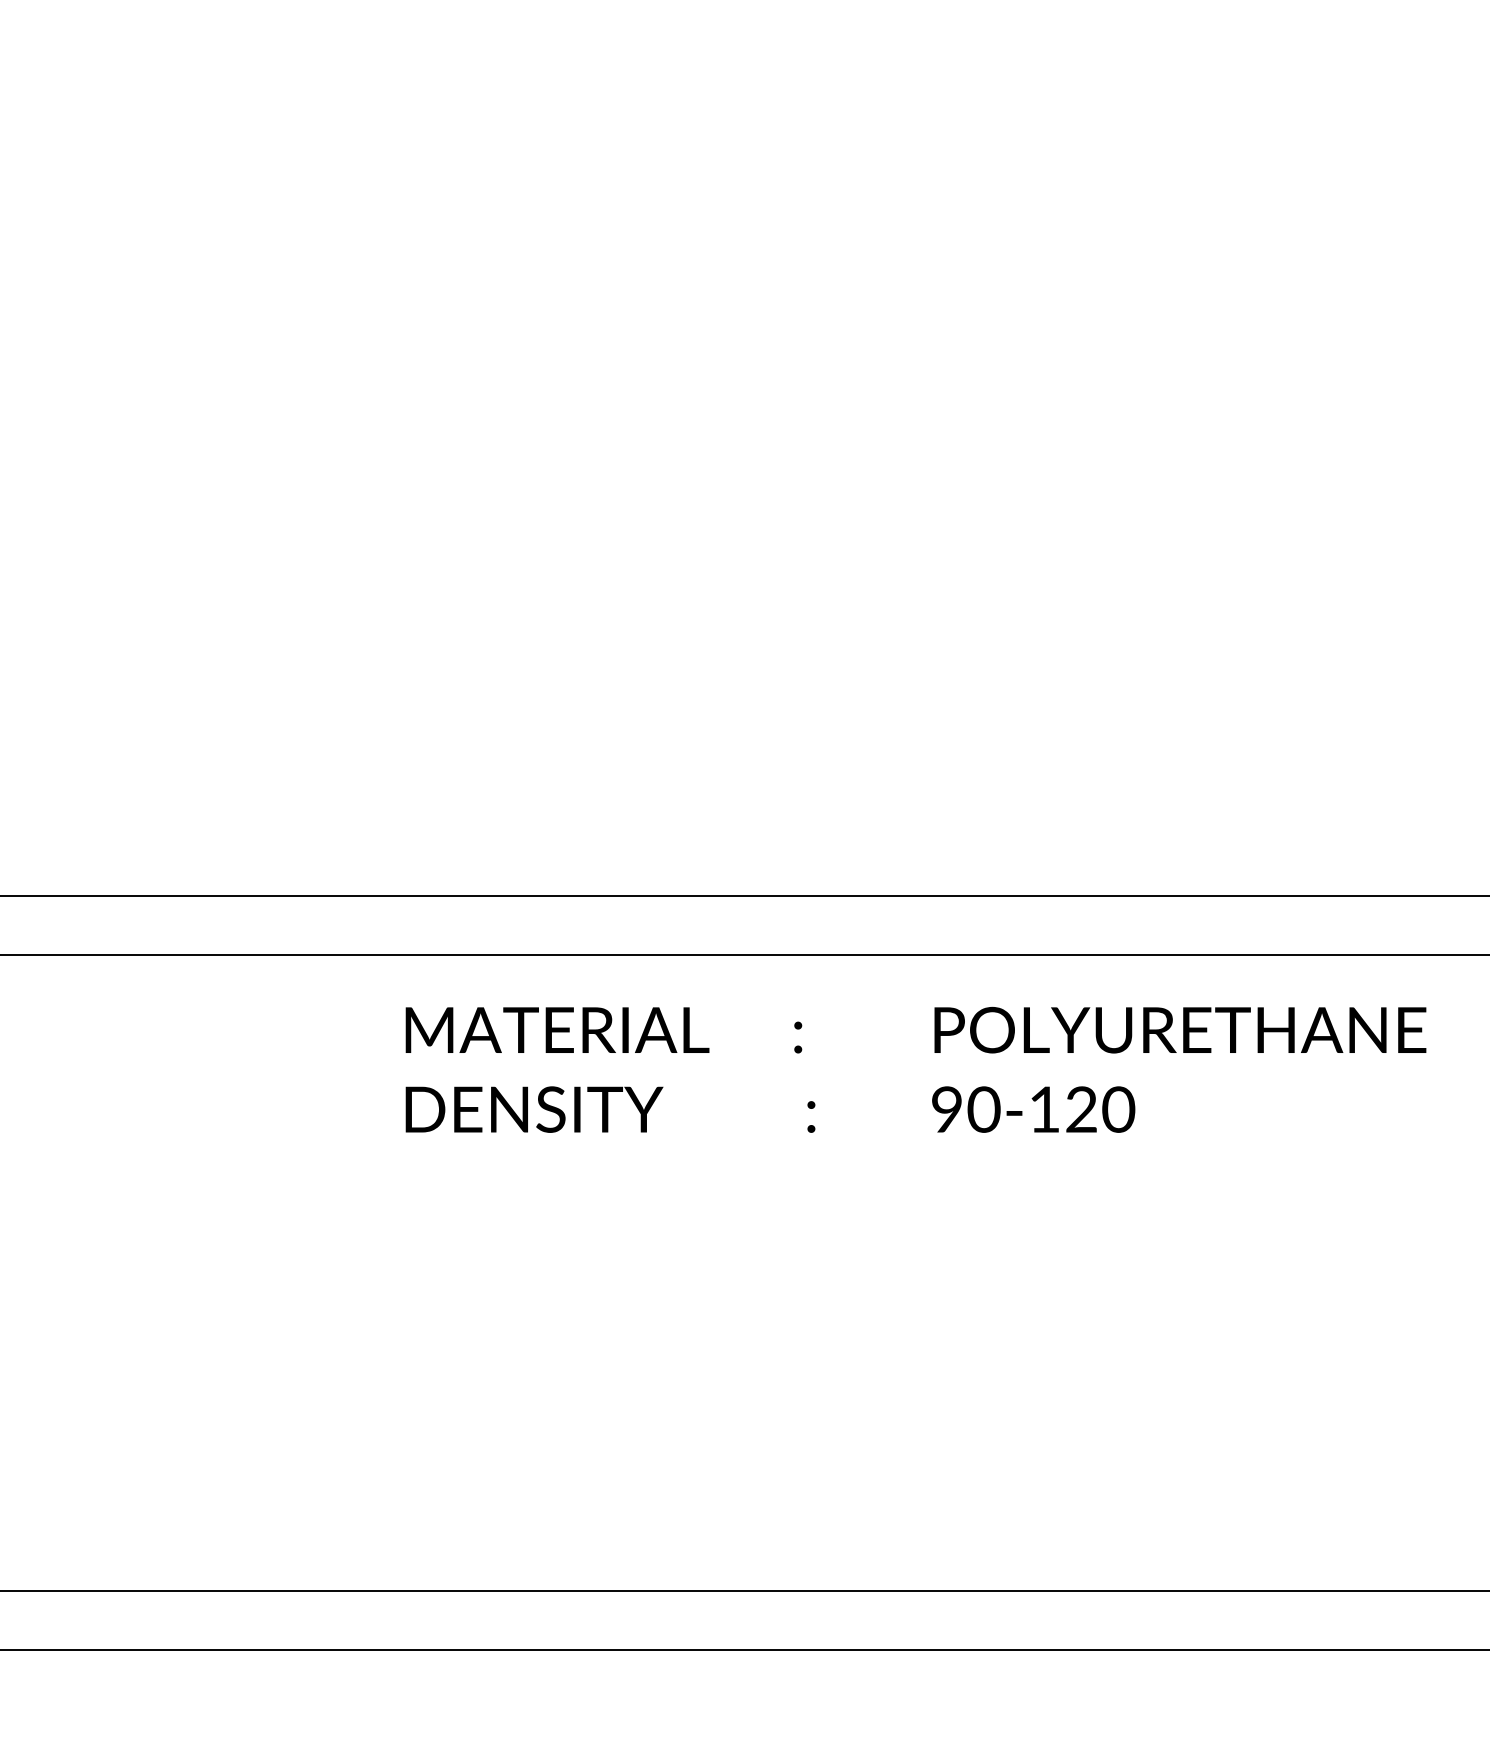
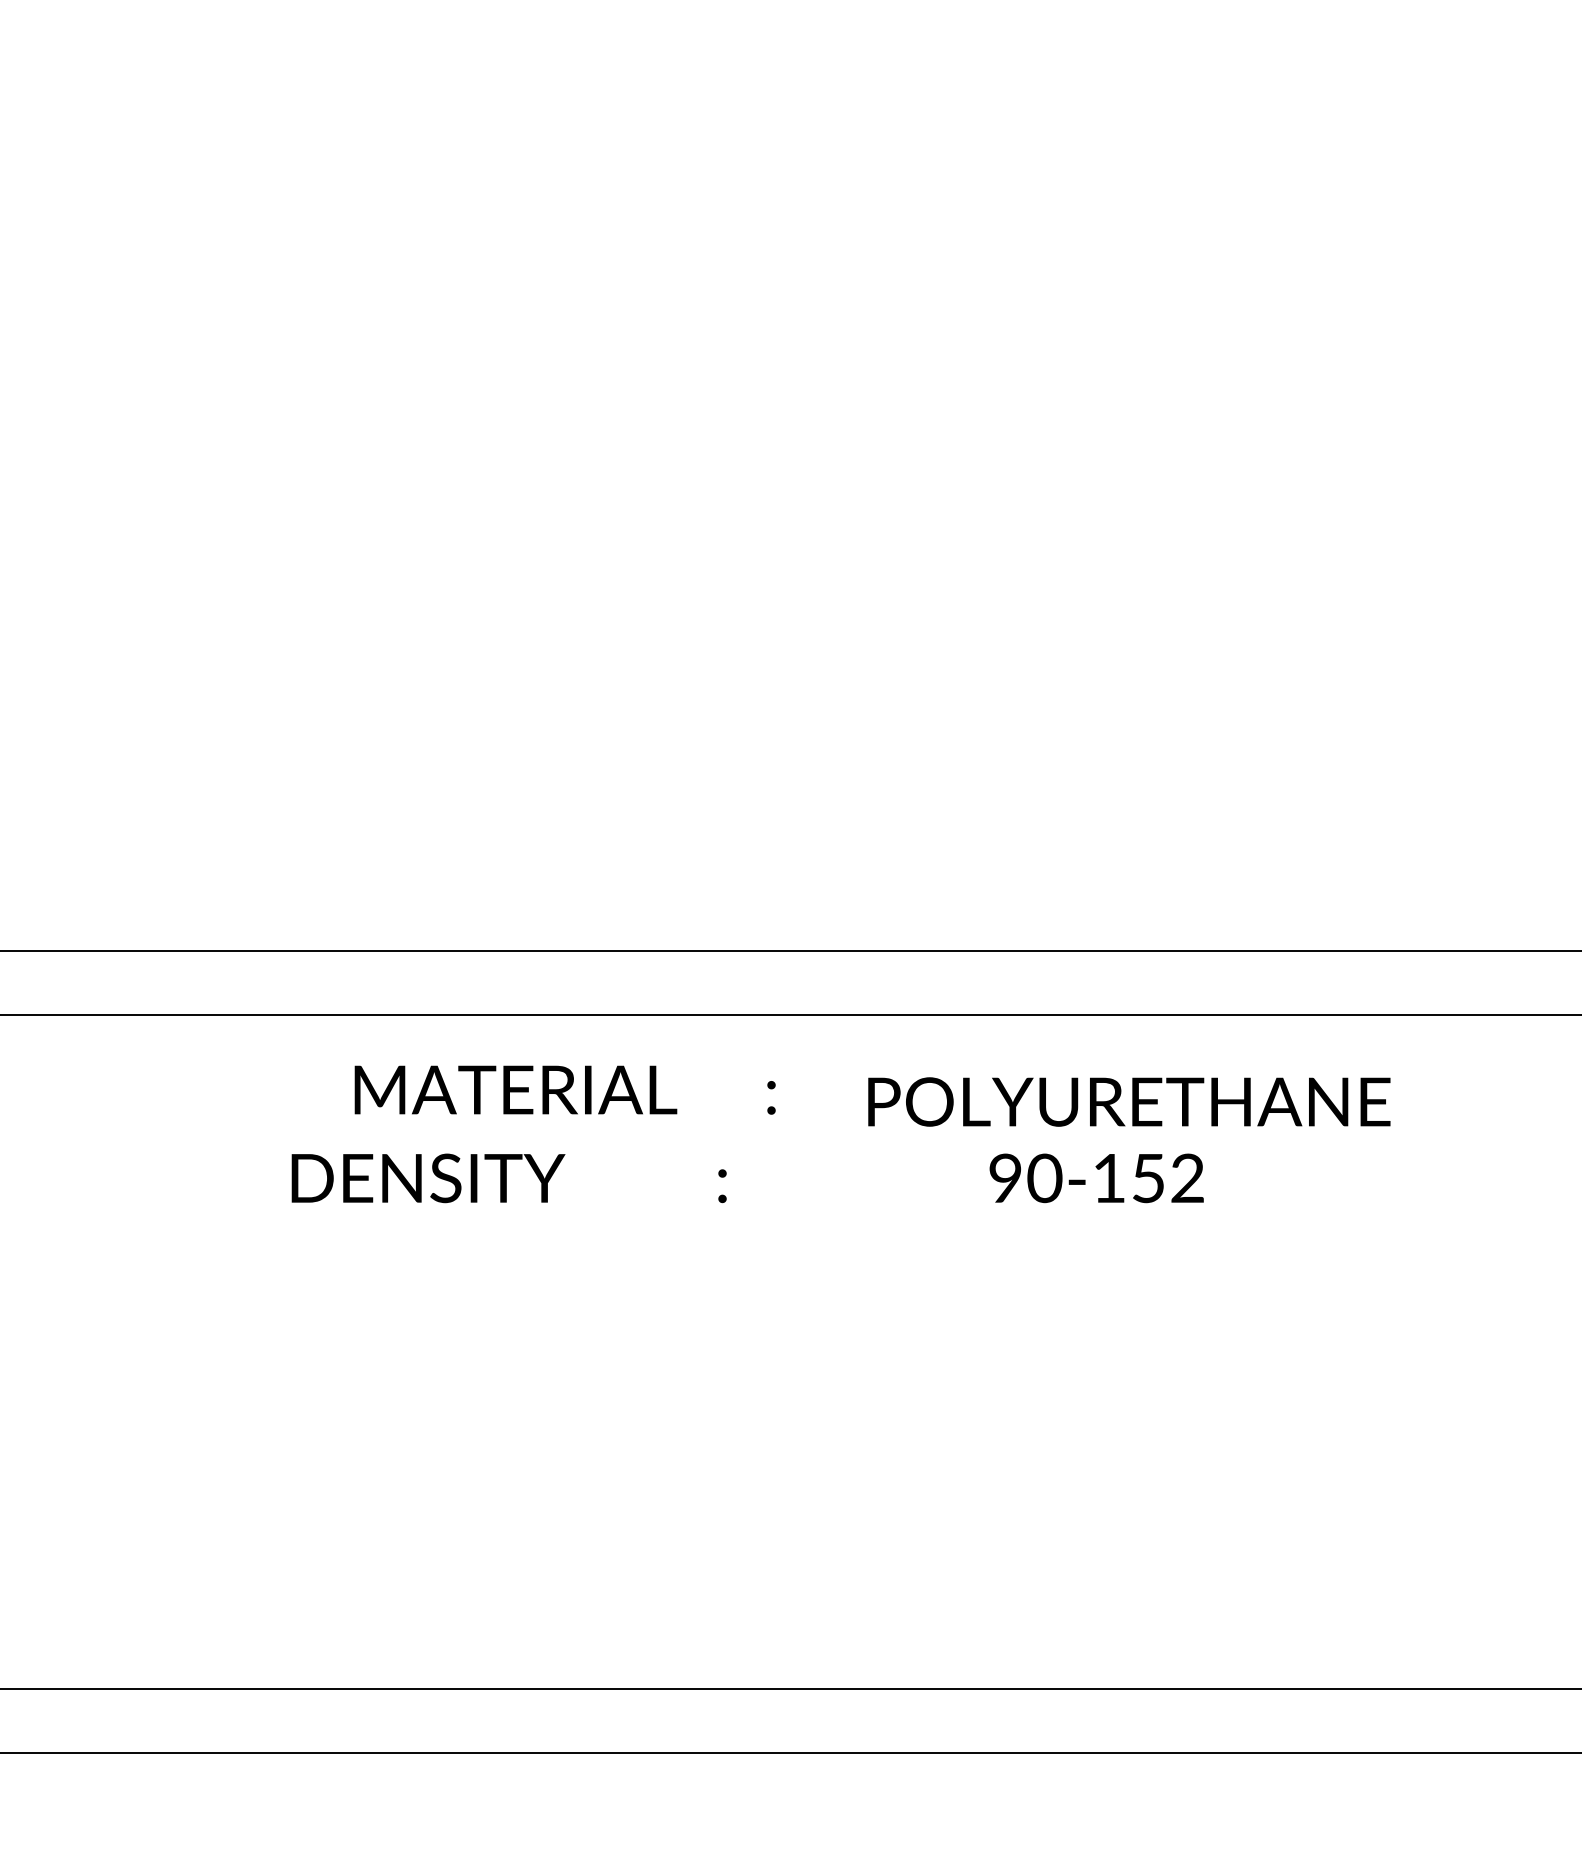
text: (603, 1029) -> (564, 1089), moved
text: (1180, 1029) -> (1129, 1101), moved
text: (609, 1109) -> (508, 1178), moved
text: (1100, 1109) -> (1168, 1178), 90-120 -> 90-152

